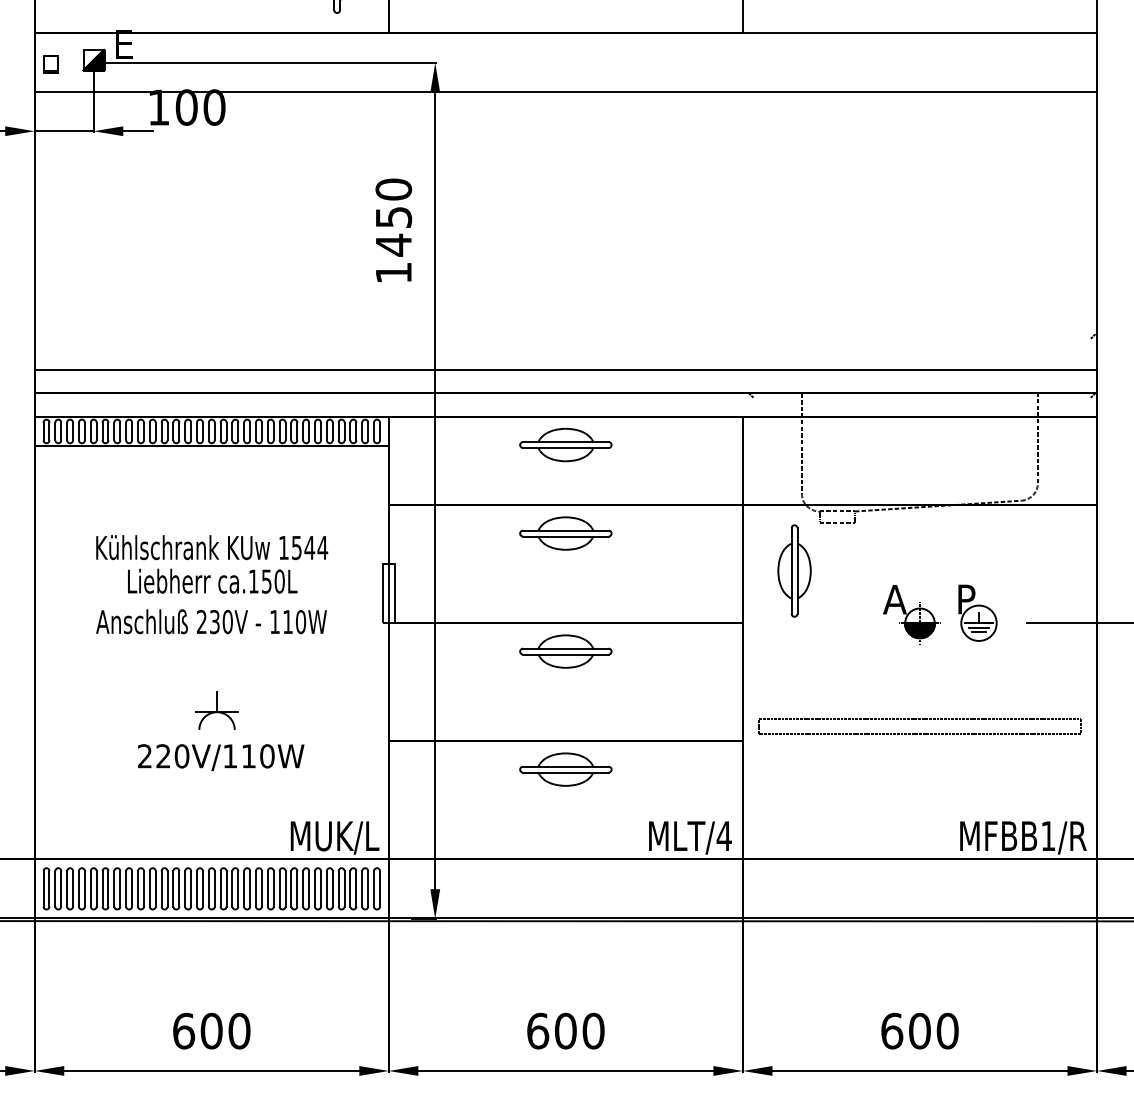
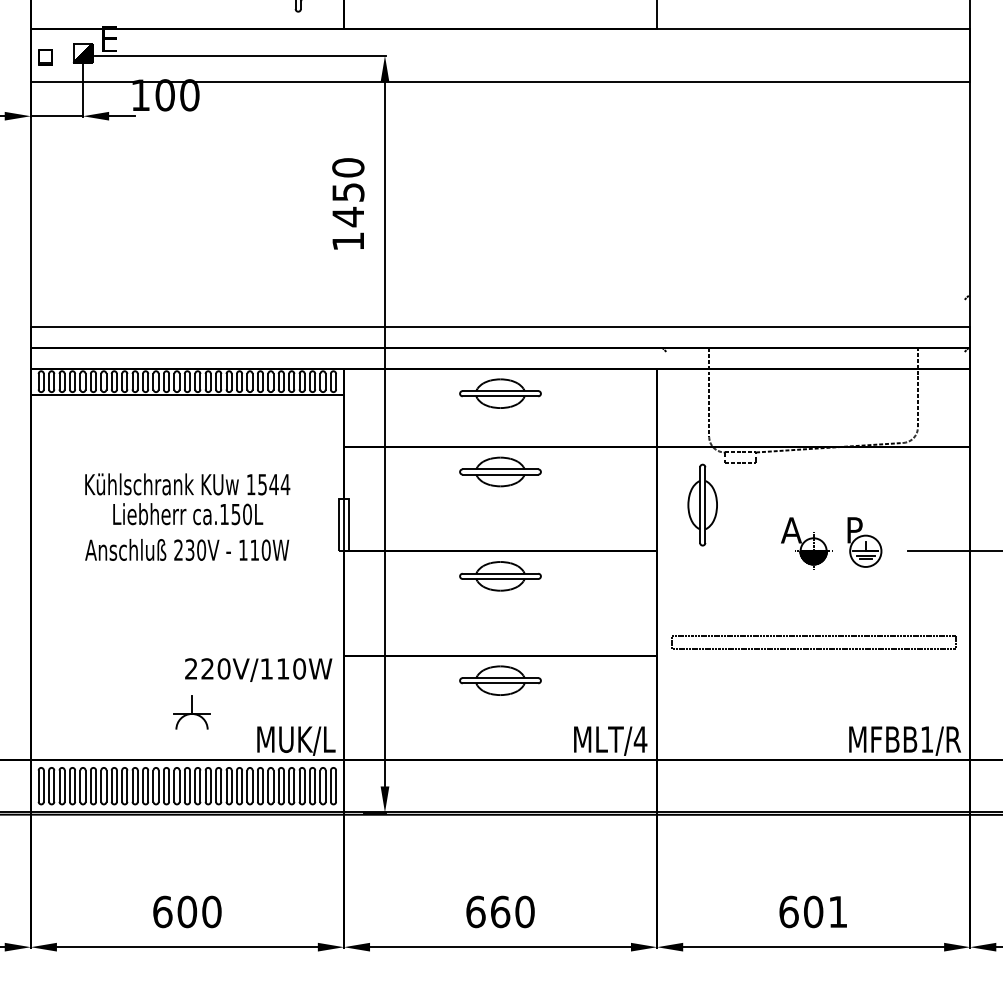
part: (216, 710) -> (191, 712), moved
text: (220, 756) -> (258, 669), moved
text: (565, 1030) -> (500, 911), 600 -> 660
text: (946, 1030) -> (837, 911), 600 -> 601

